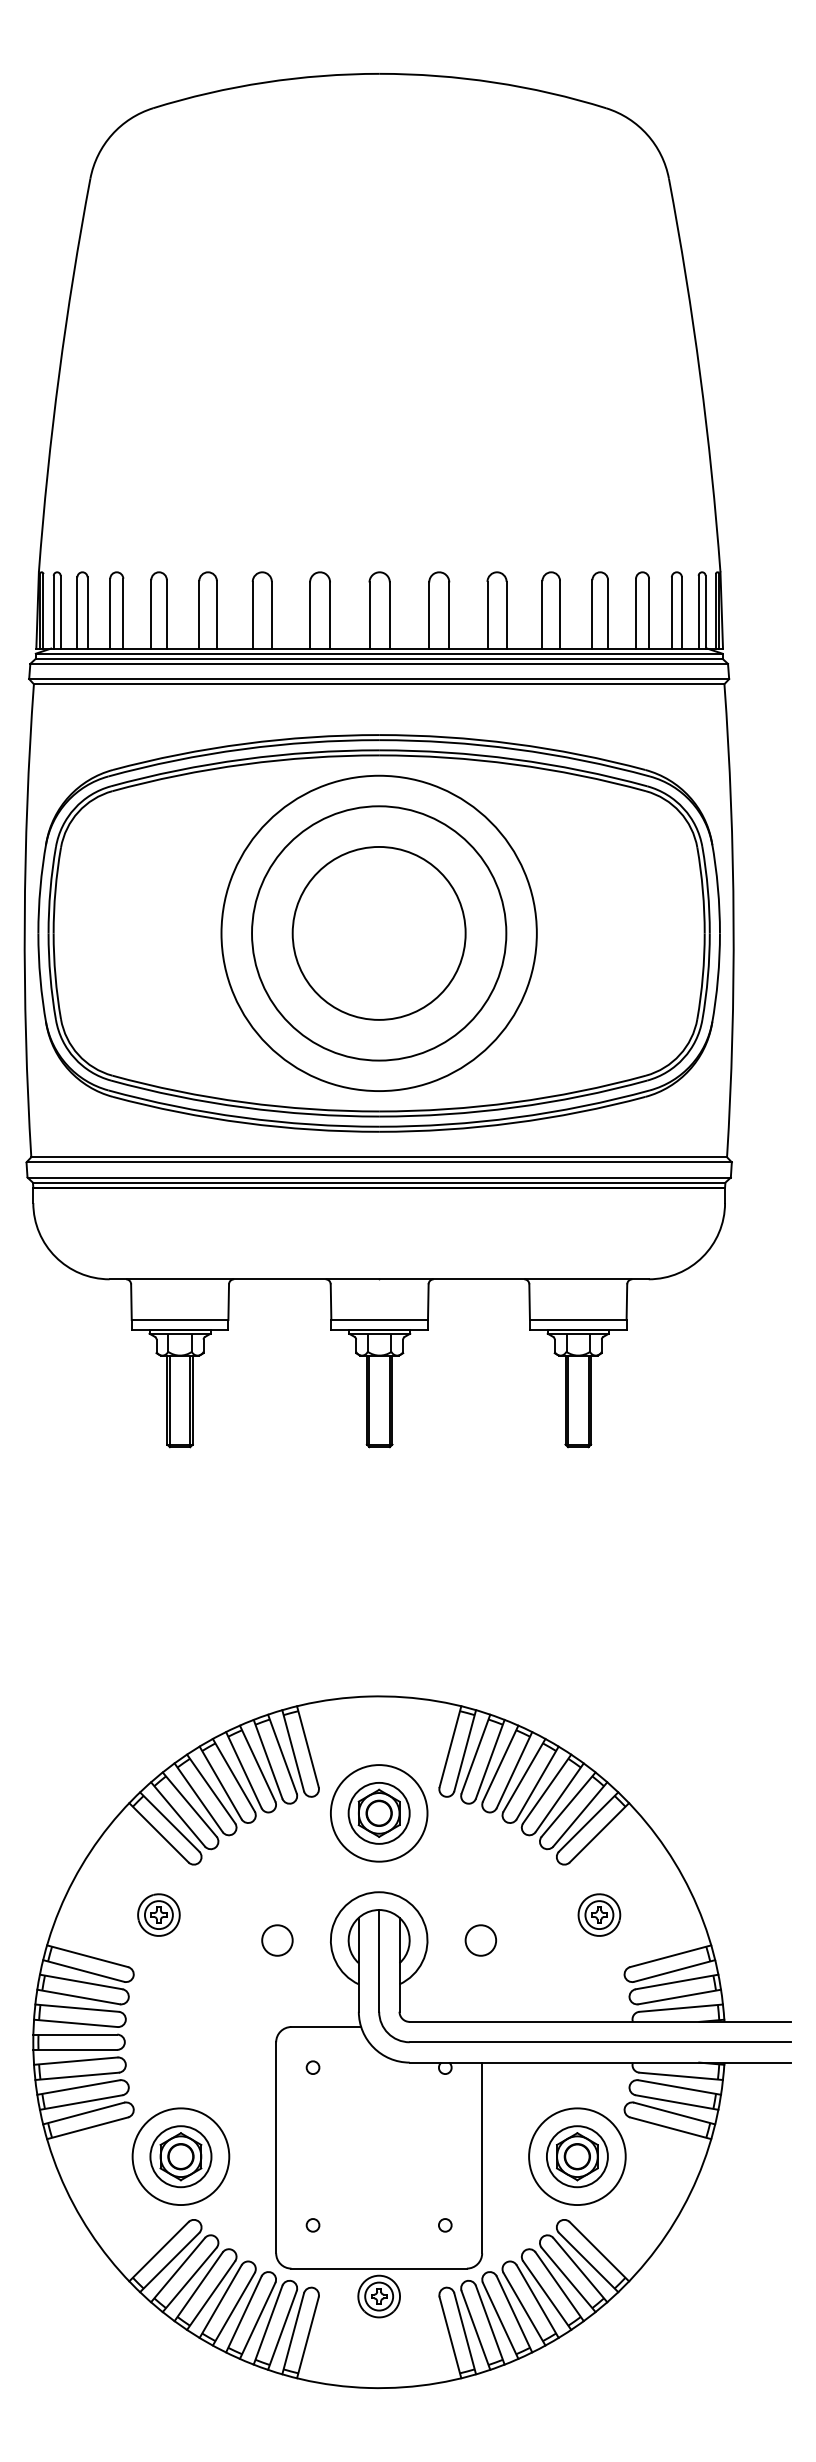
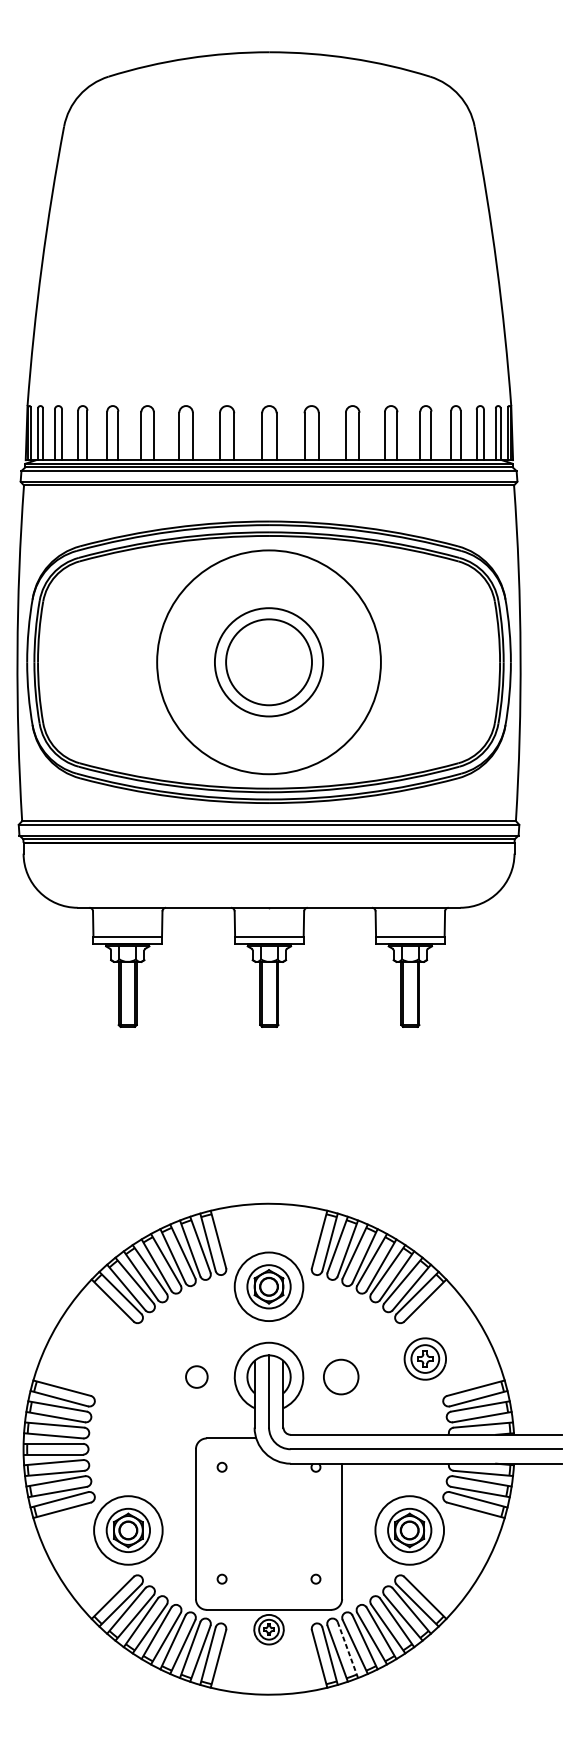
circle: (378, 932) -> (268, 661), size x0.7
circle: (379, 933) -> (269, 662), size x0.6
part: (158, 1914) -> (112, 1358), removed
part: (599, 1914) -> (425, 1358), size x1.4
circle: (480, 1940) -> (340, 1377), size x1.6
line: (490, 2325) -> (348, 1650), solid -> dashed

